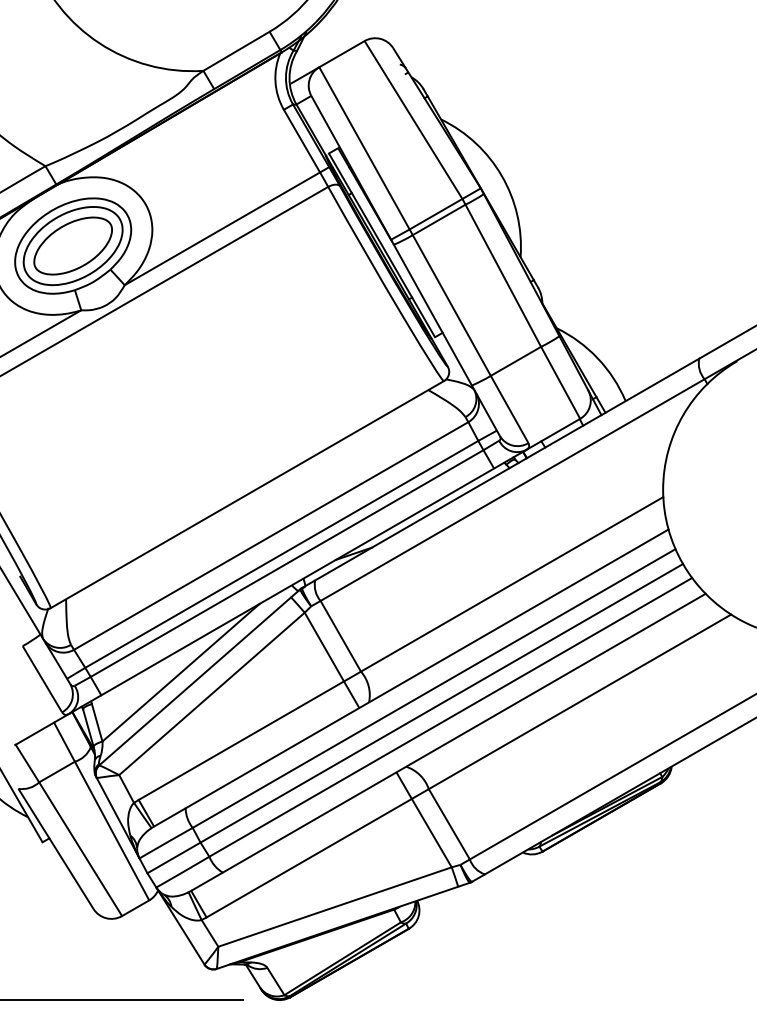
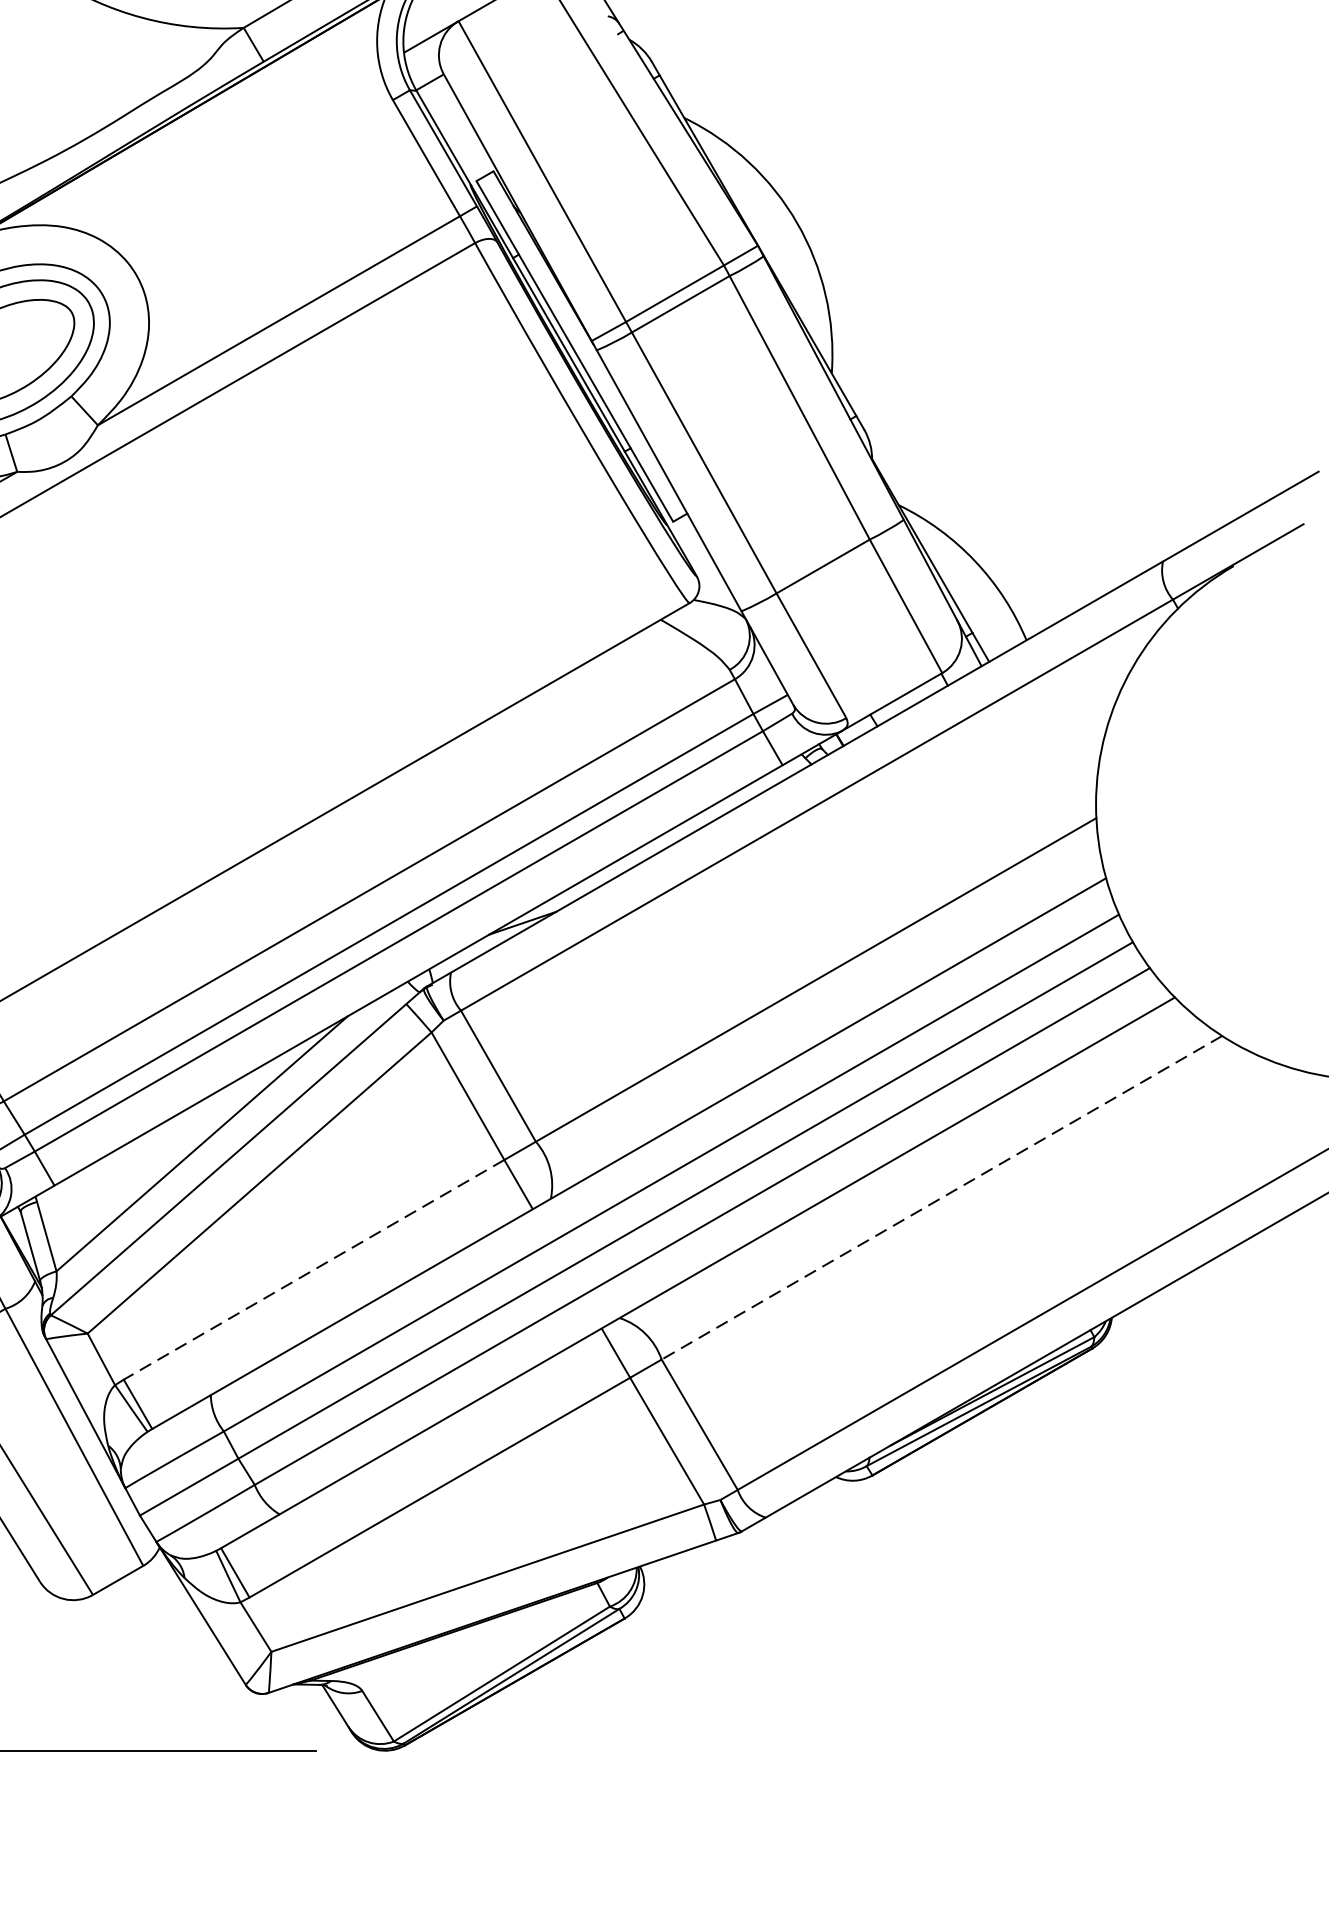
line: (579, 701) -> (940, 1197), solid -> dashed
line: (241, 740) -> (314, 1269), solid -> dashed

